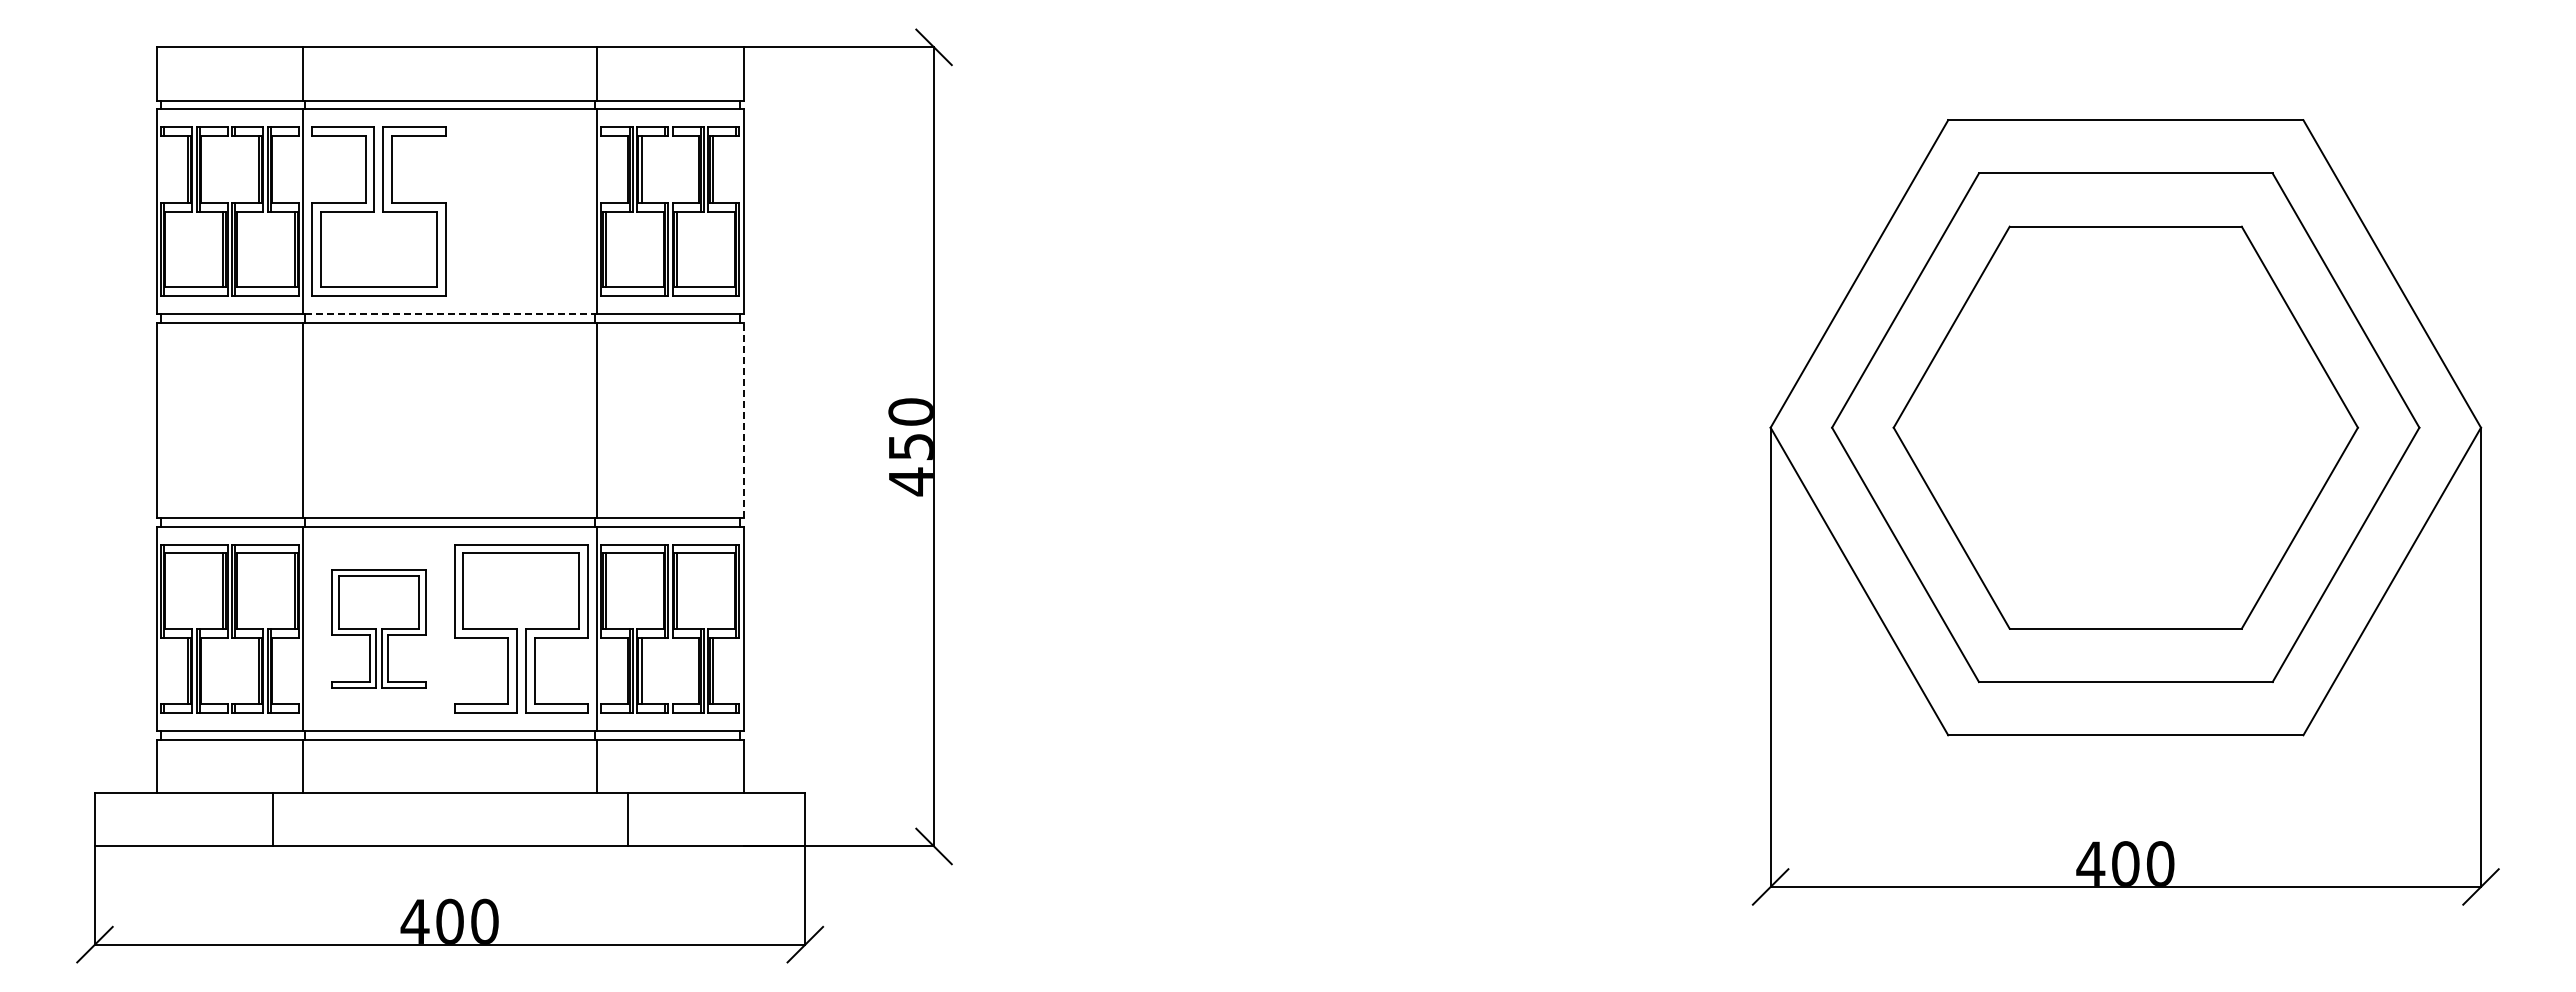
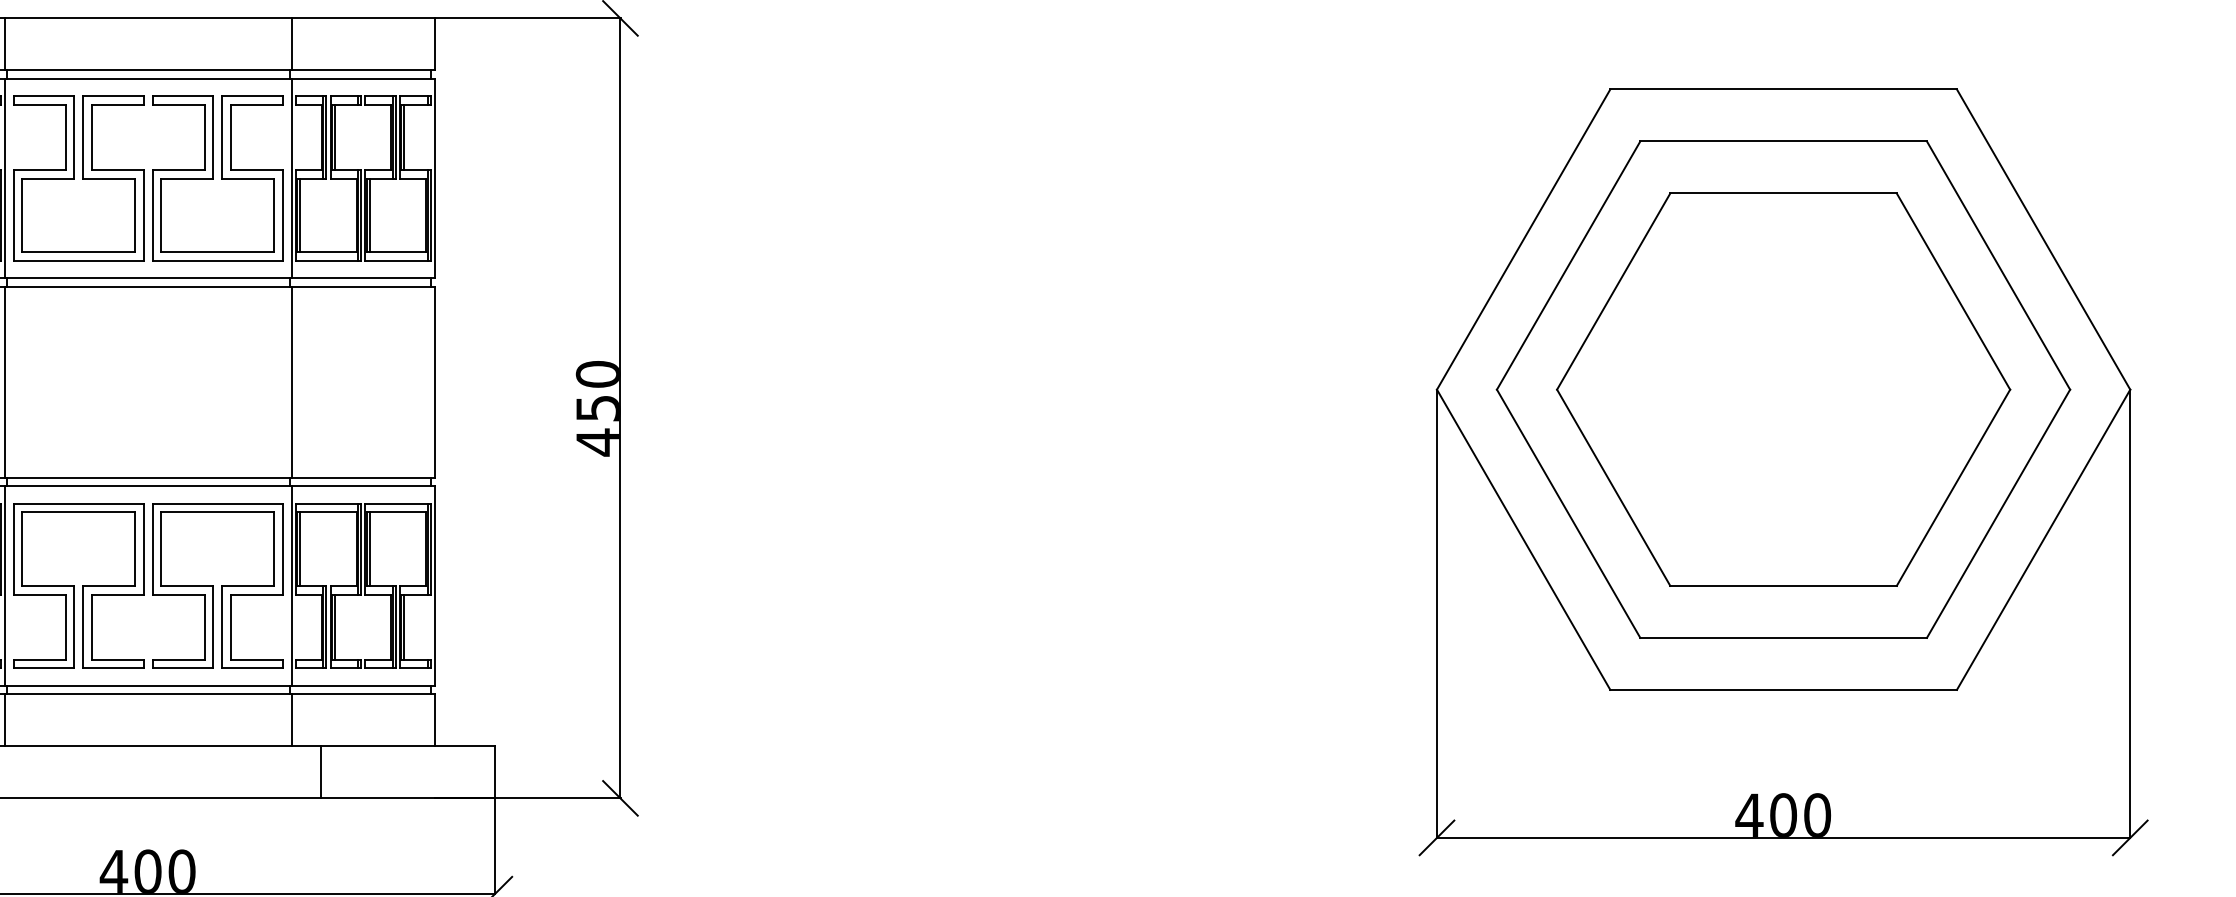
part: (521, 211) -> (217, 178), added
line: (450, 313) -> (148, 278), dashed -> solid
line: (743, 420) -> (434, 382), dashed -> solid
part: (378, 628) -> (78, 585), size x1.43

